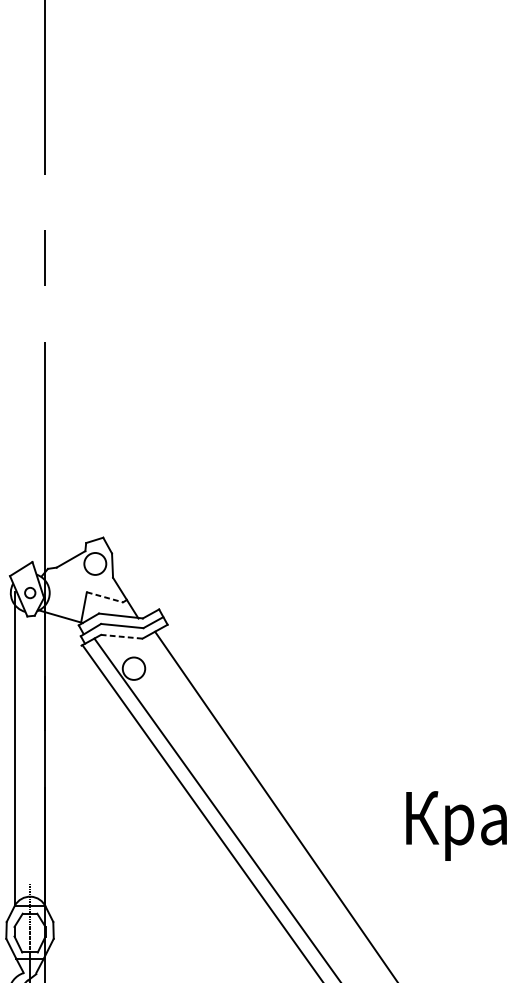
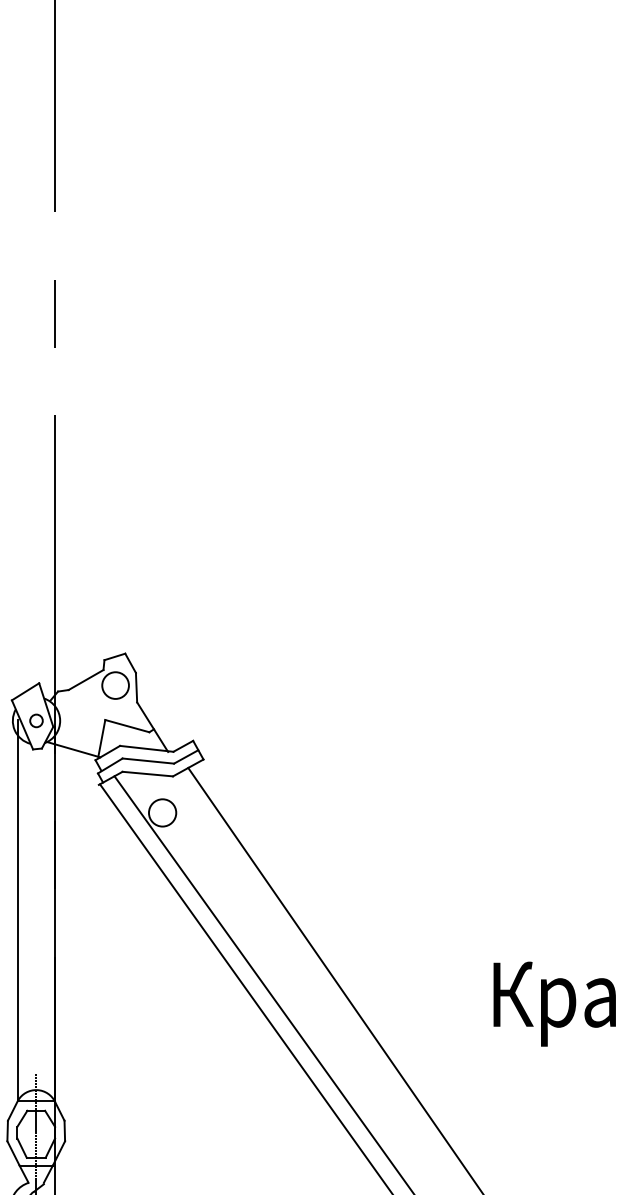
line: (105, 597) -> (127, 726), dashed -> solid
line: (121, 637) -> (147, 774), dashed -> solid

